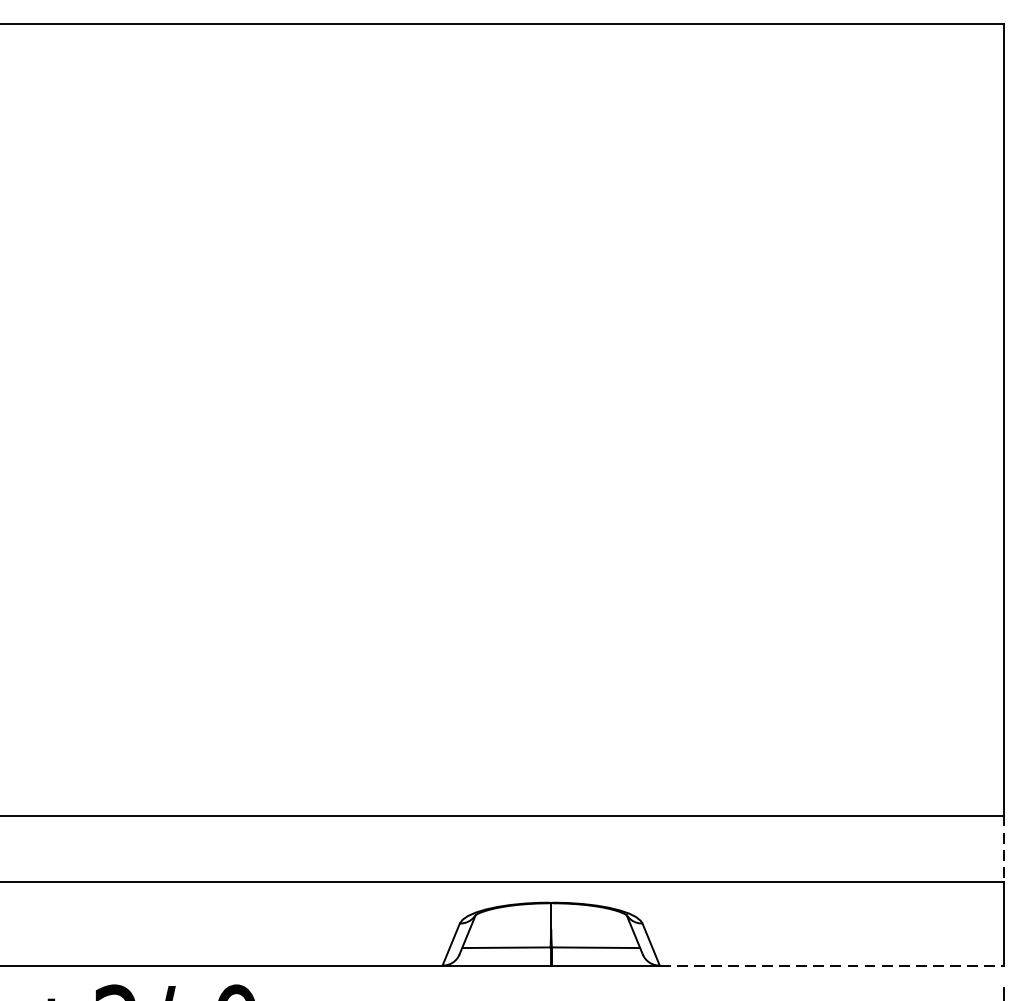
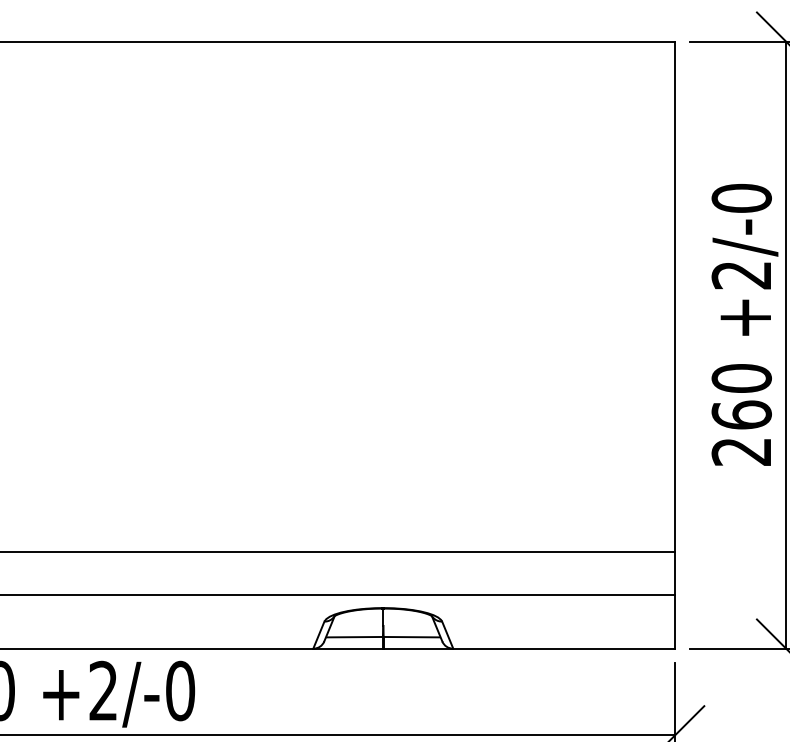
line: (1004, 848) -> (675, 573), dashed -> solid
line: (832, 965) -> (564, 648), dashed -> solid

